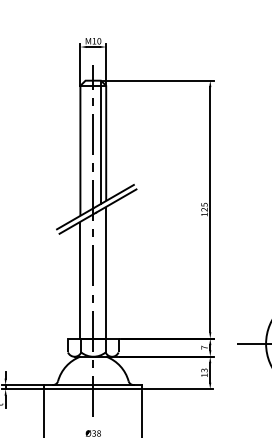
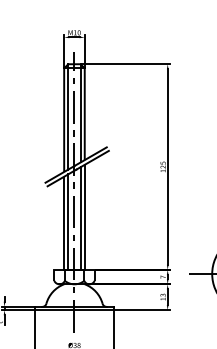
line: (85, 146) -> (68, 116), added
line: (101, 273) -> (80, 217), added
line: (85, 278) -> (68, 221), added

